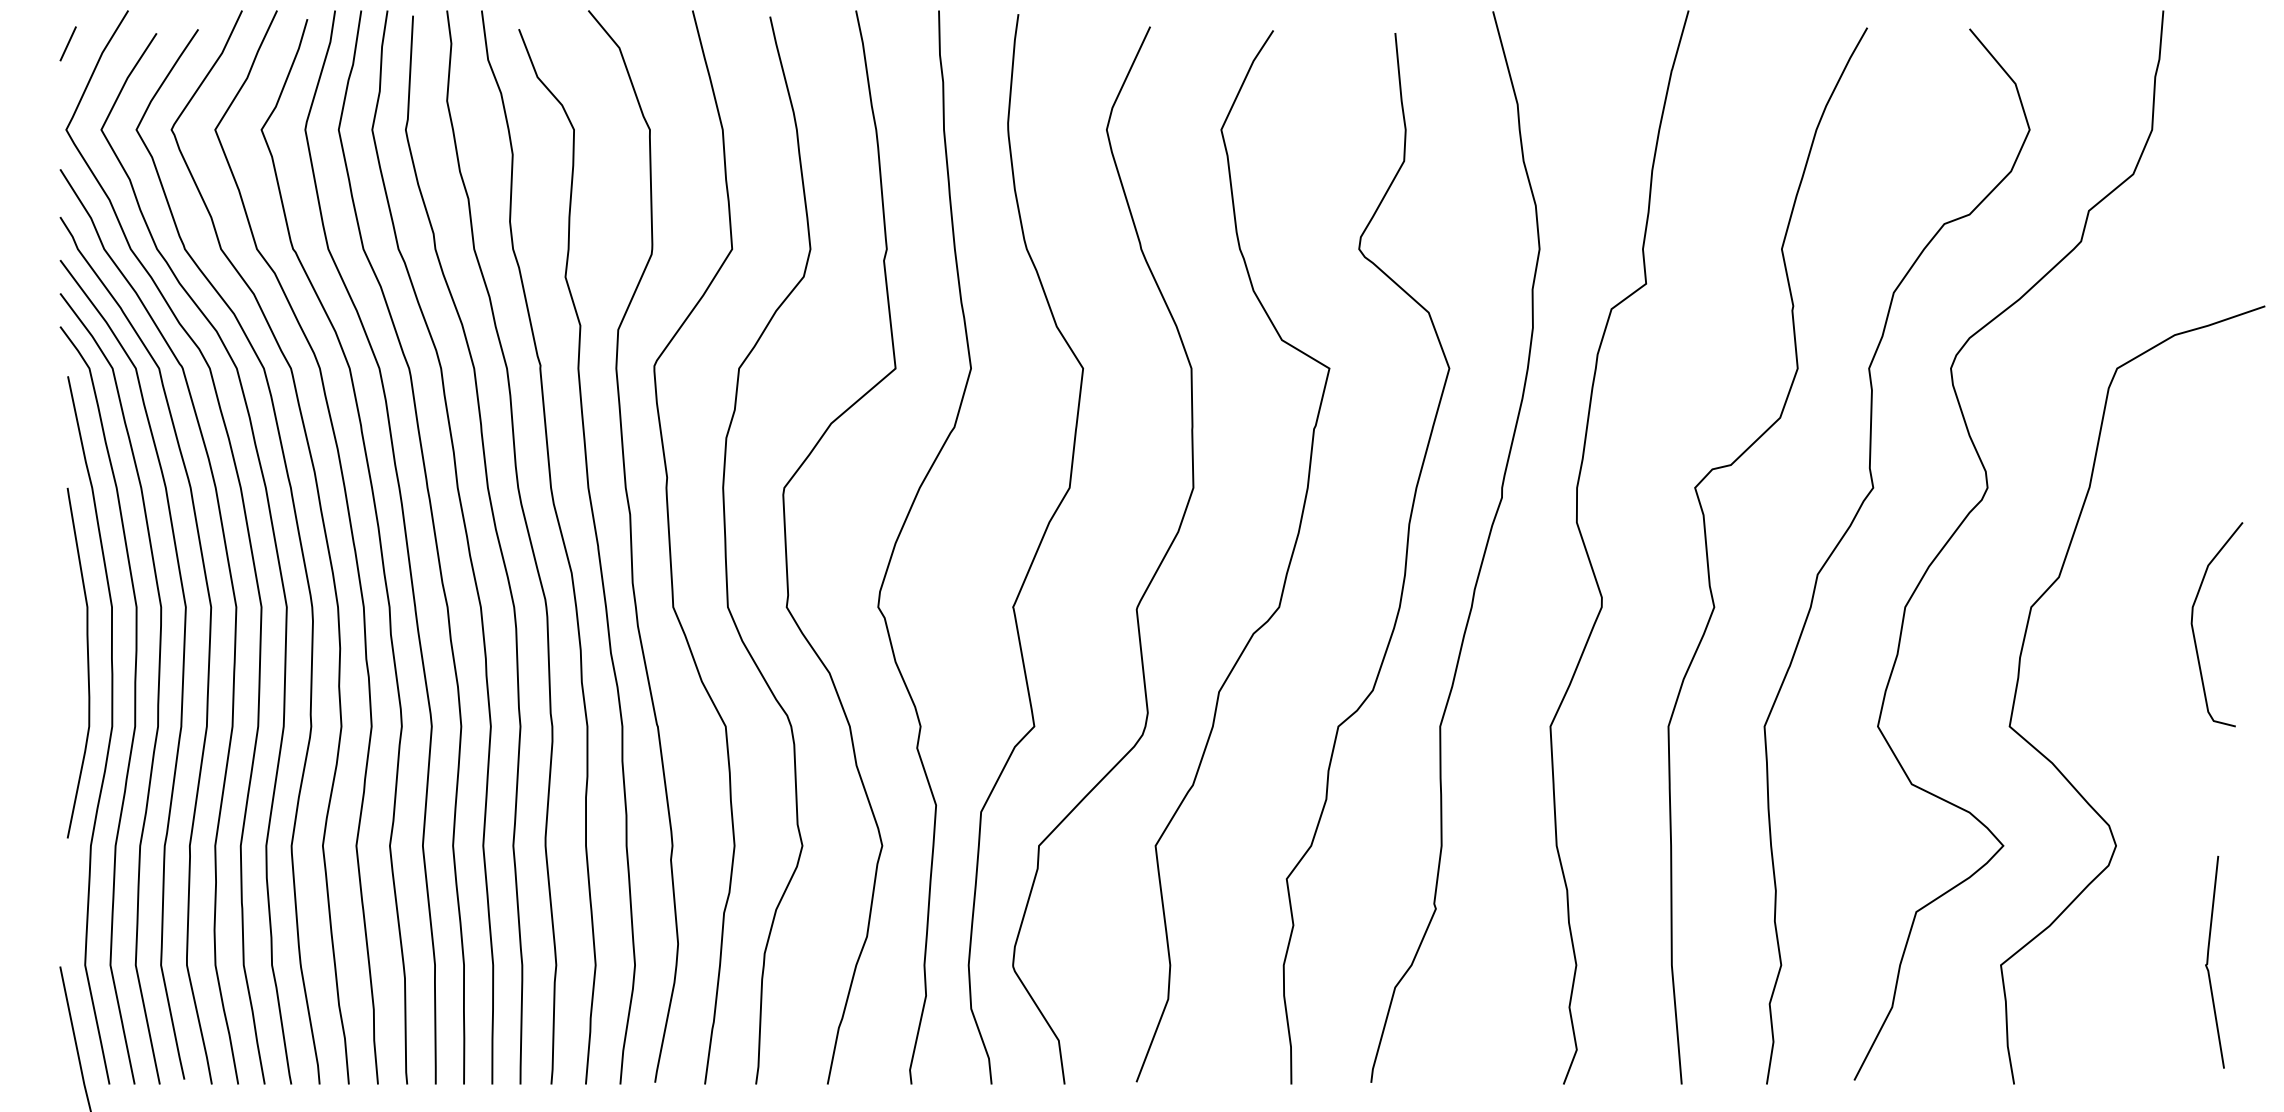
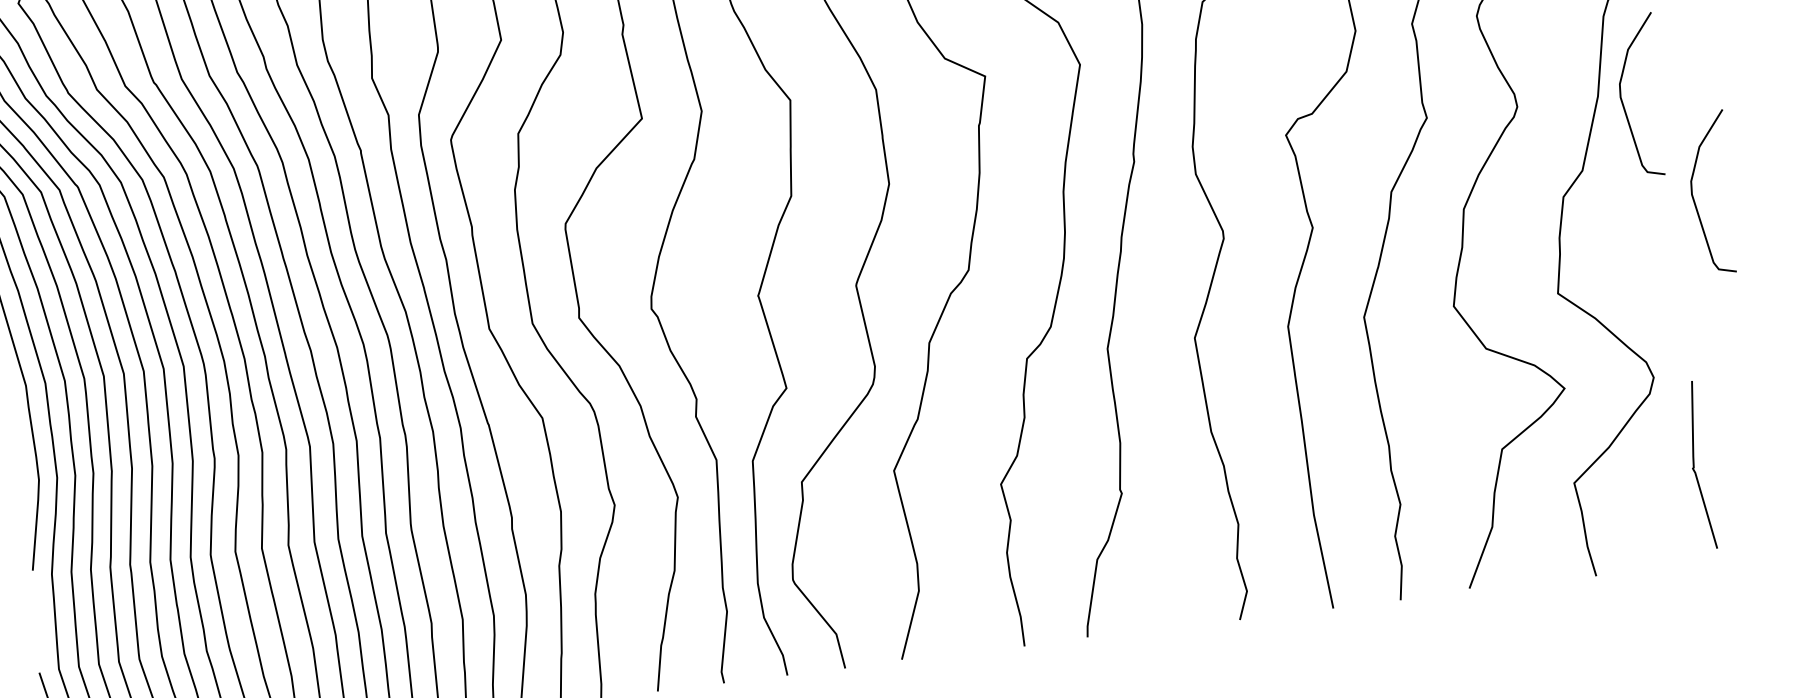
curve: (2119, 494) -> (1622, 99), added
curve: (2208, 962) -> (1694, 466), moved

